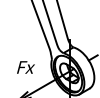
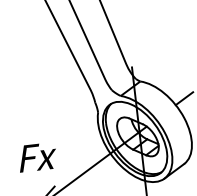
text: (25, 67) -> (36, 157), moved

